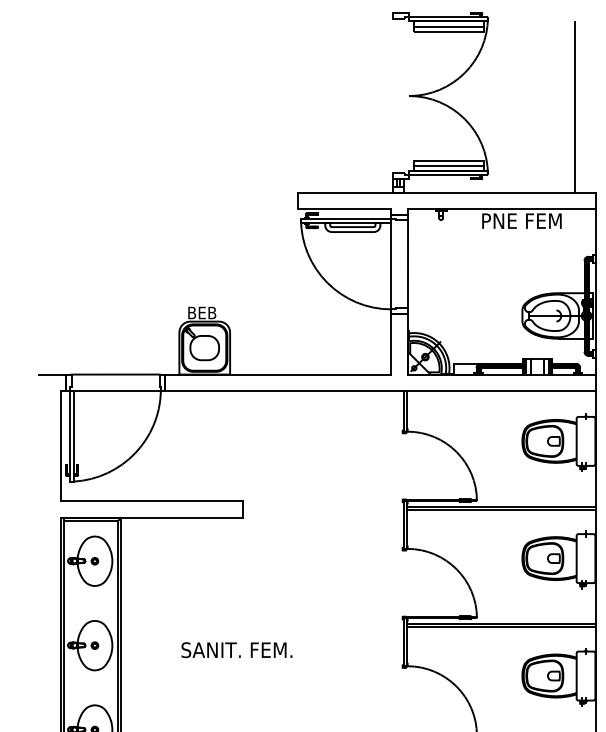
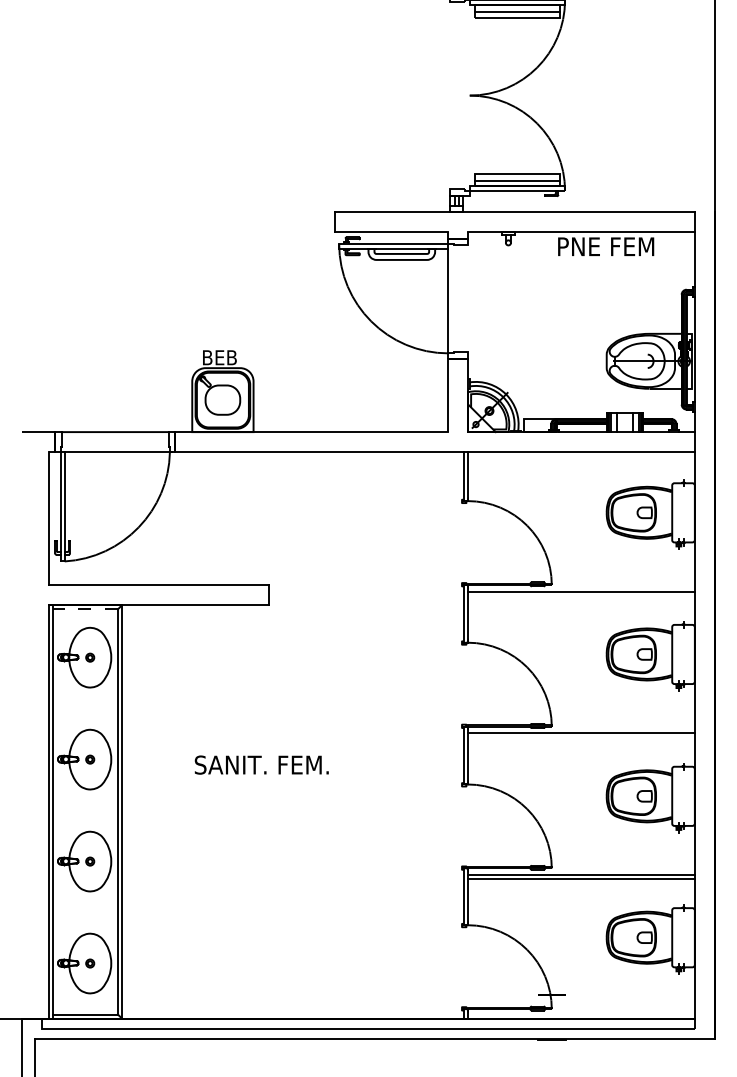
line: (574, 106) -> (669, 108), removed
line: (408, 263) -> (468, 298), removed
line: (501, 509) -> (581, 595), removed
line: (91, 521) -> (85, 609), solid -> dashed
line: (501, 627) -> (581, 737), removed

